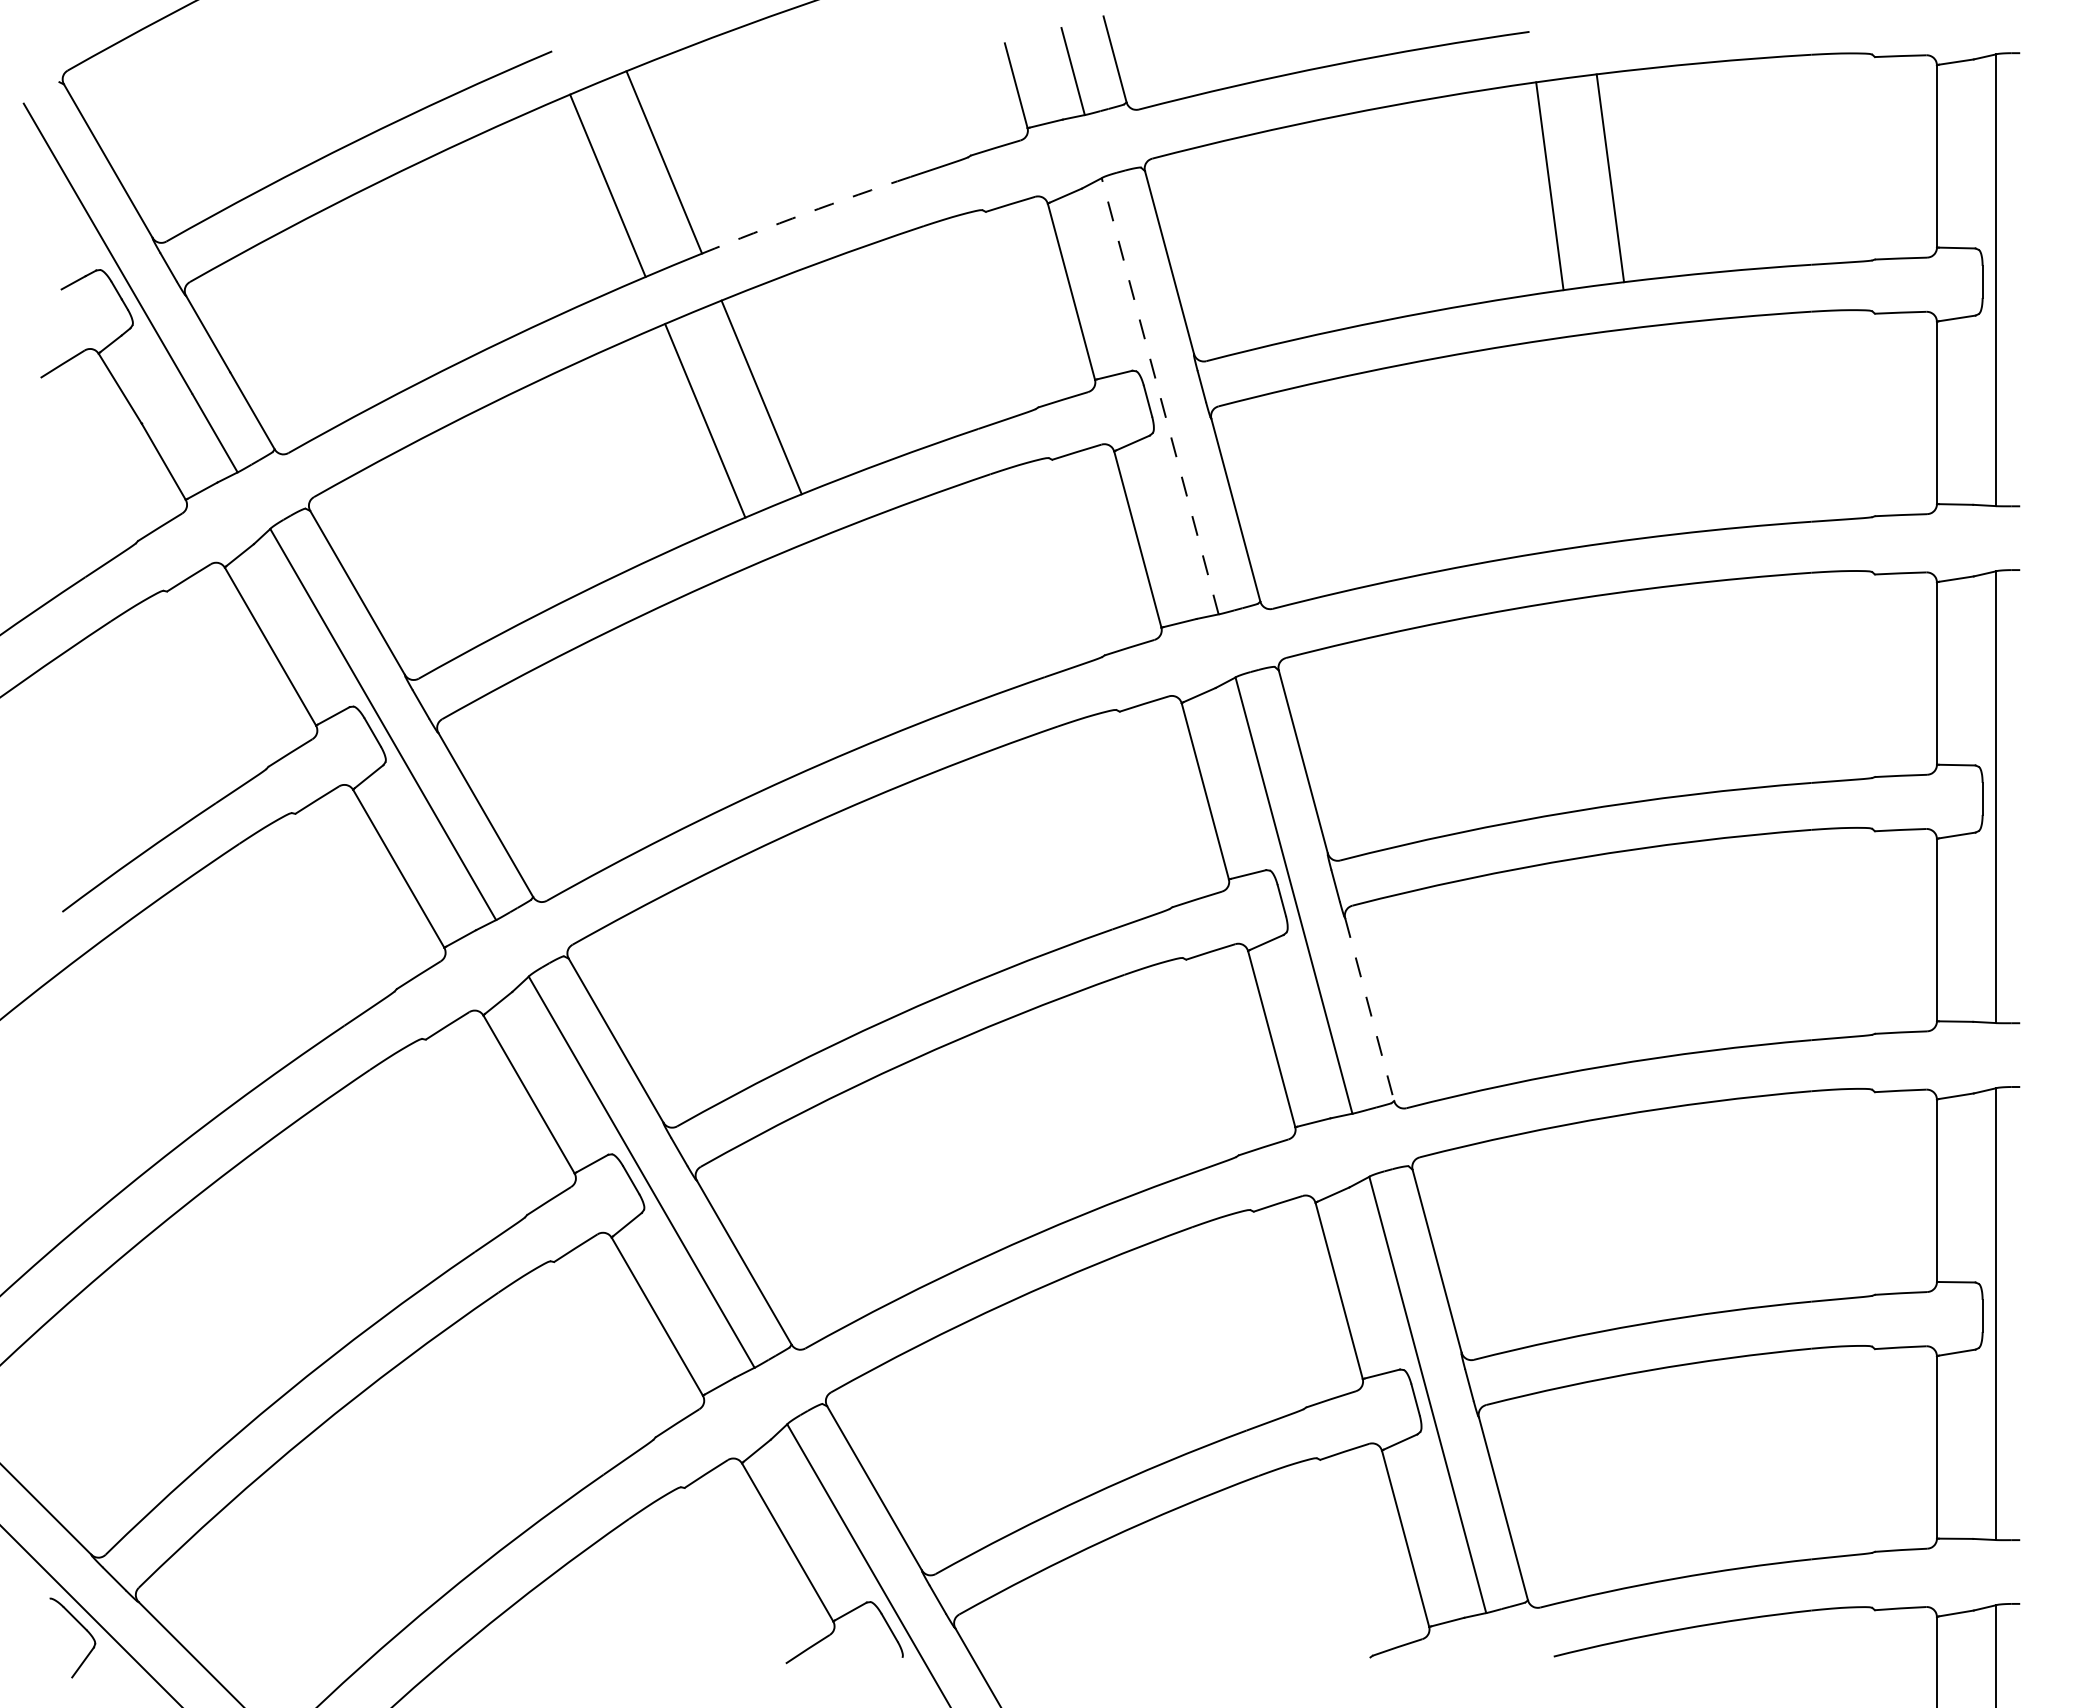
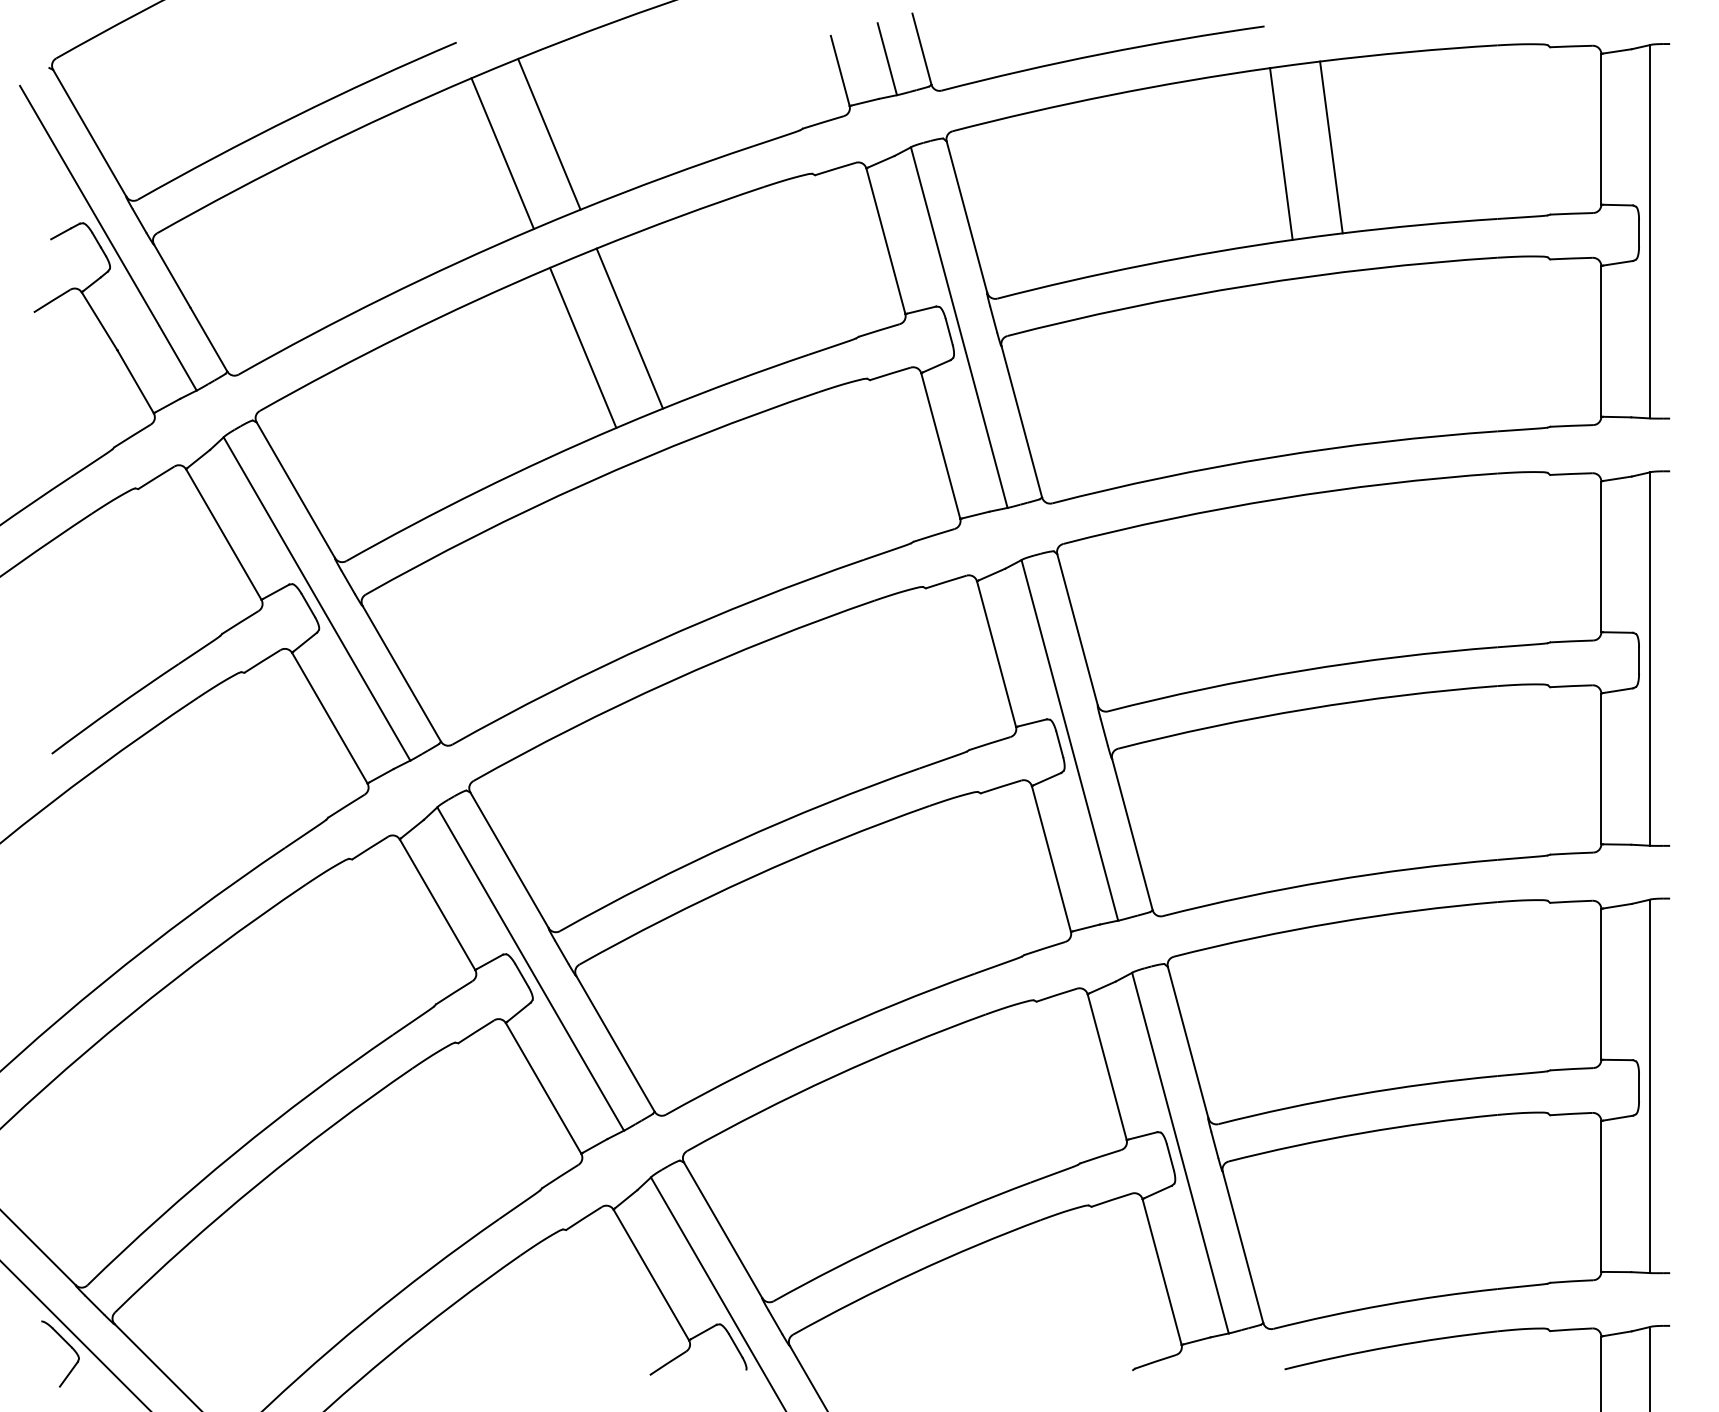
arc: (805, 213) -> (666, 176), dashed -> solid
line: (1160, 396) -> (959, 327), dashed -> solid
line: (1369, 1009) -> (1132, 834), dashed -> solid

